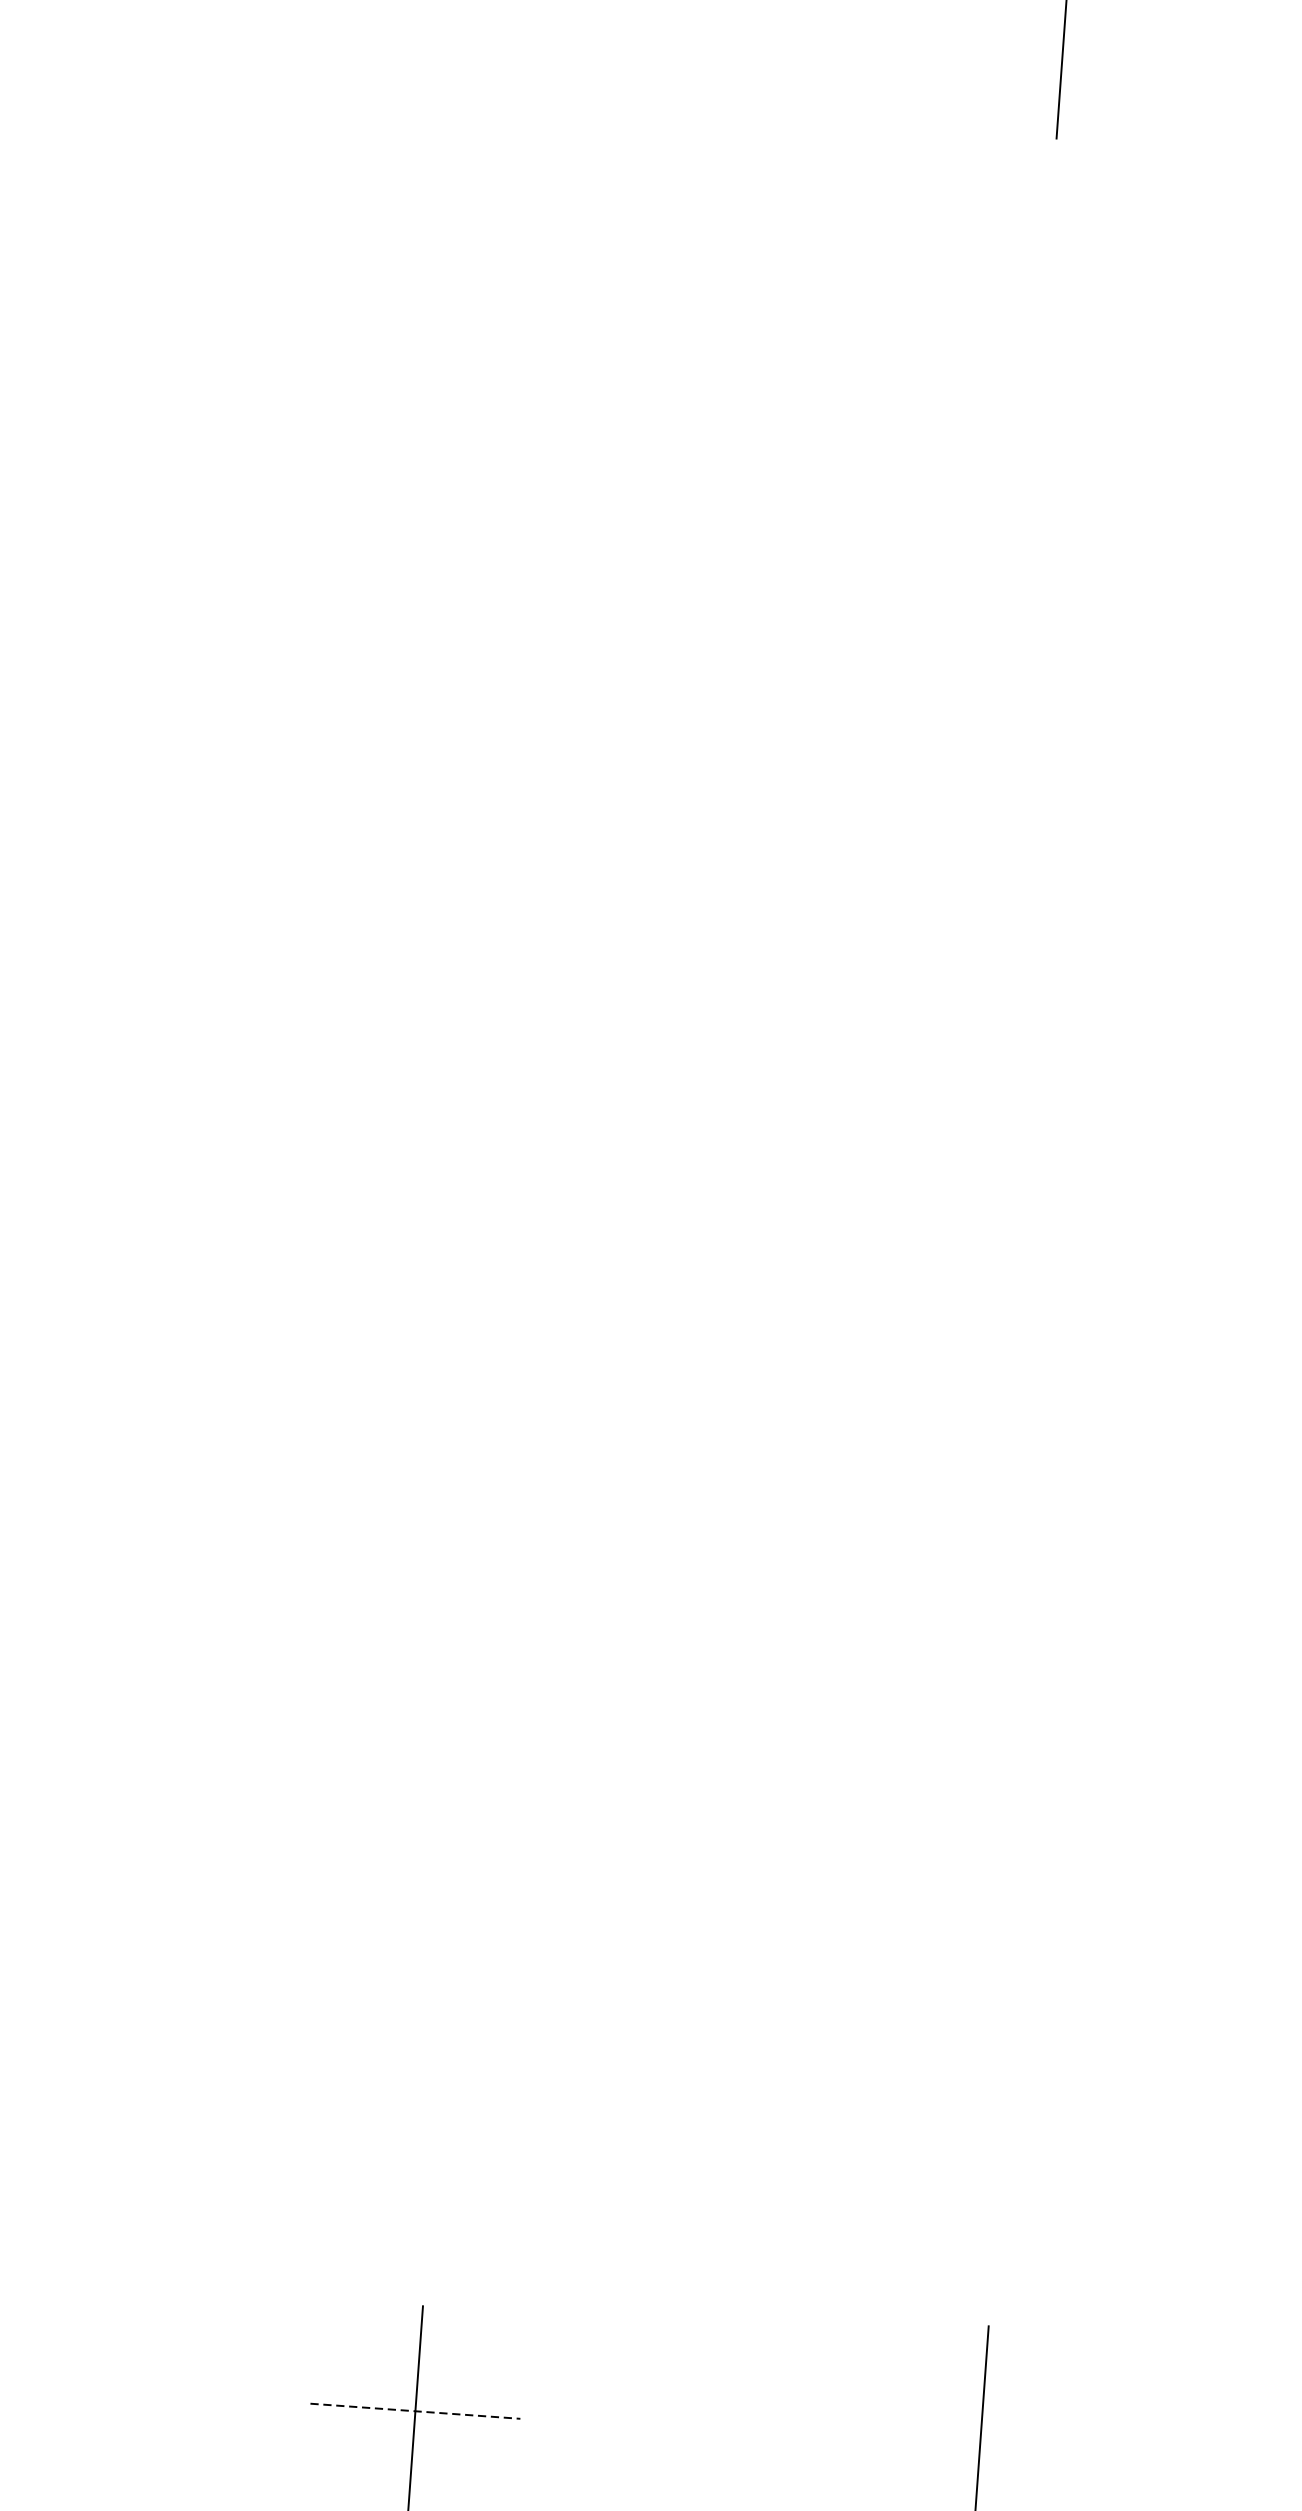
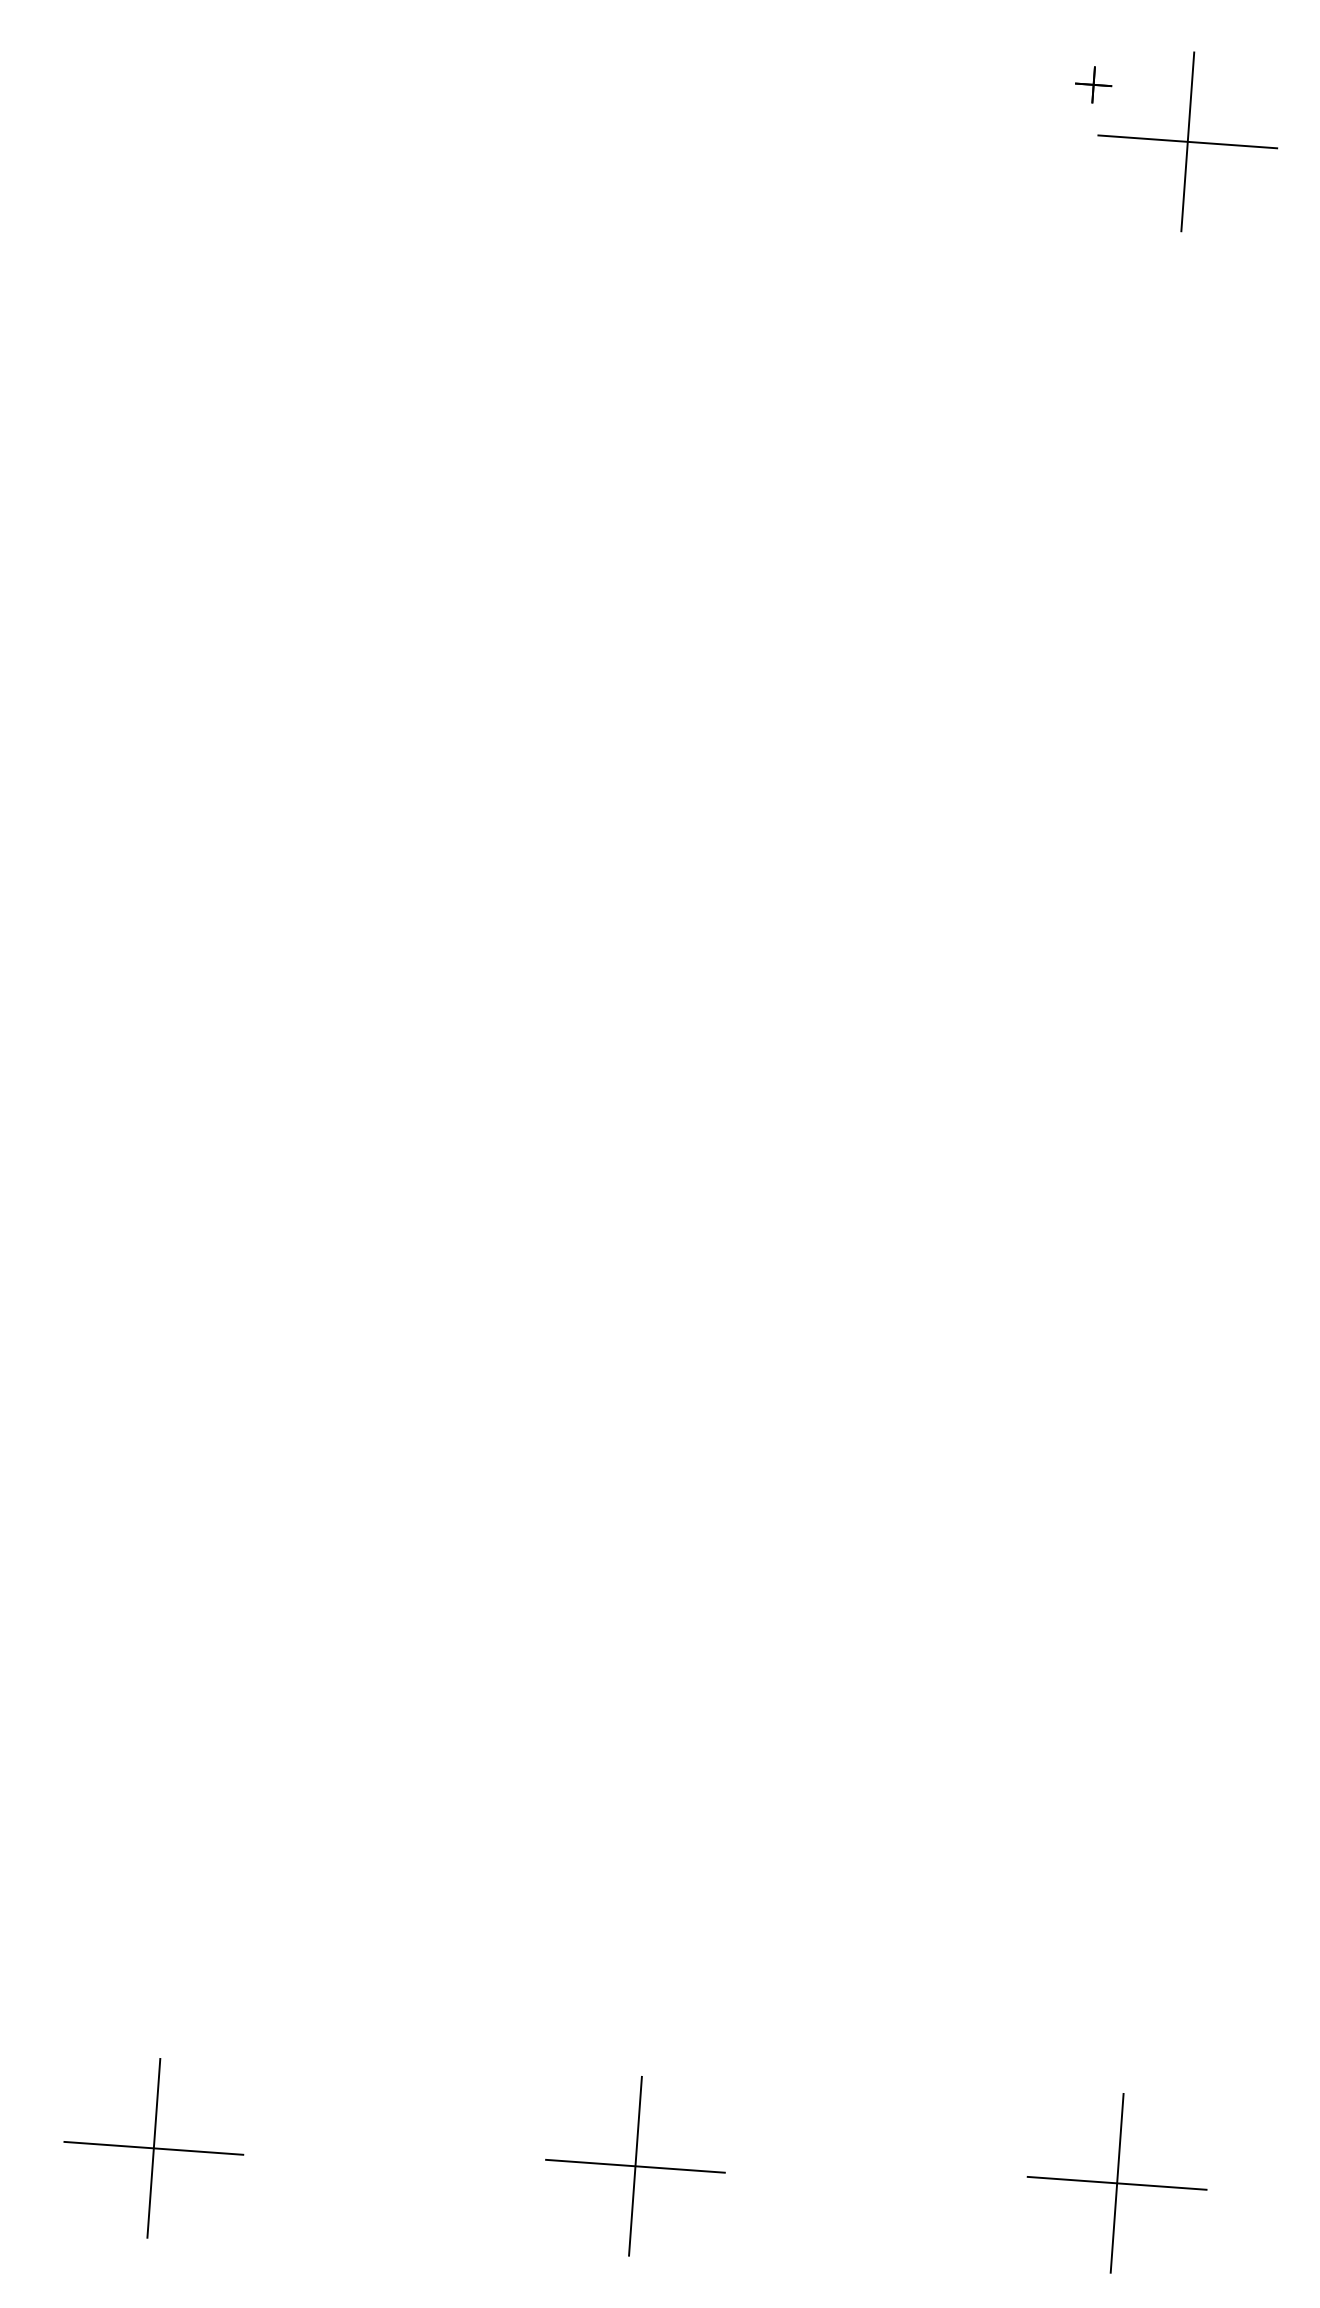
line: (1063, 33) -> (1187, 141), added
line: (415, 2411) -> (635, 2166), dashed -> solid
line: (980, 2430) -> (1116, 2182), added

